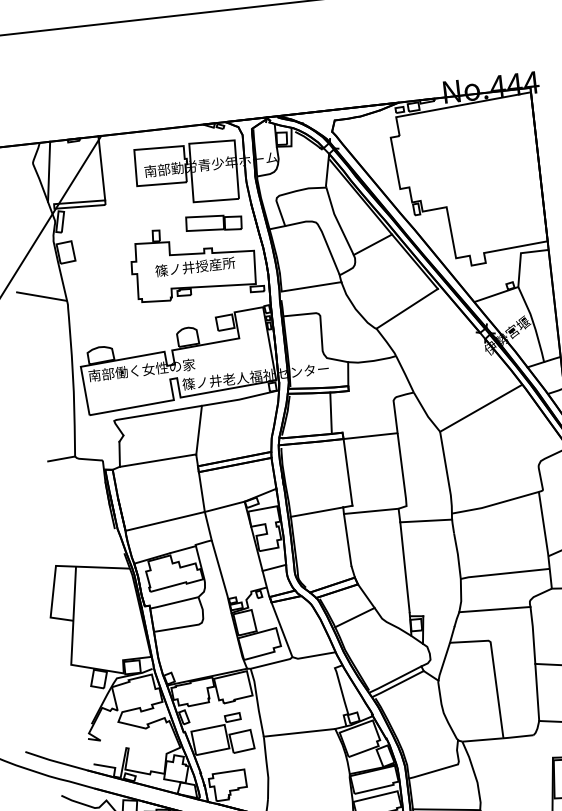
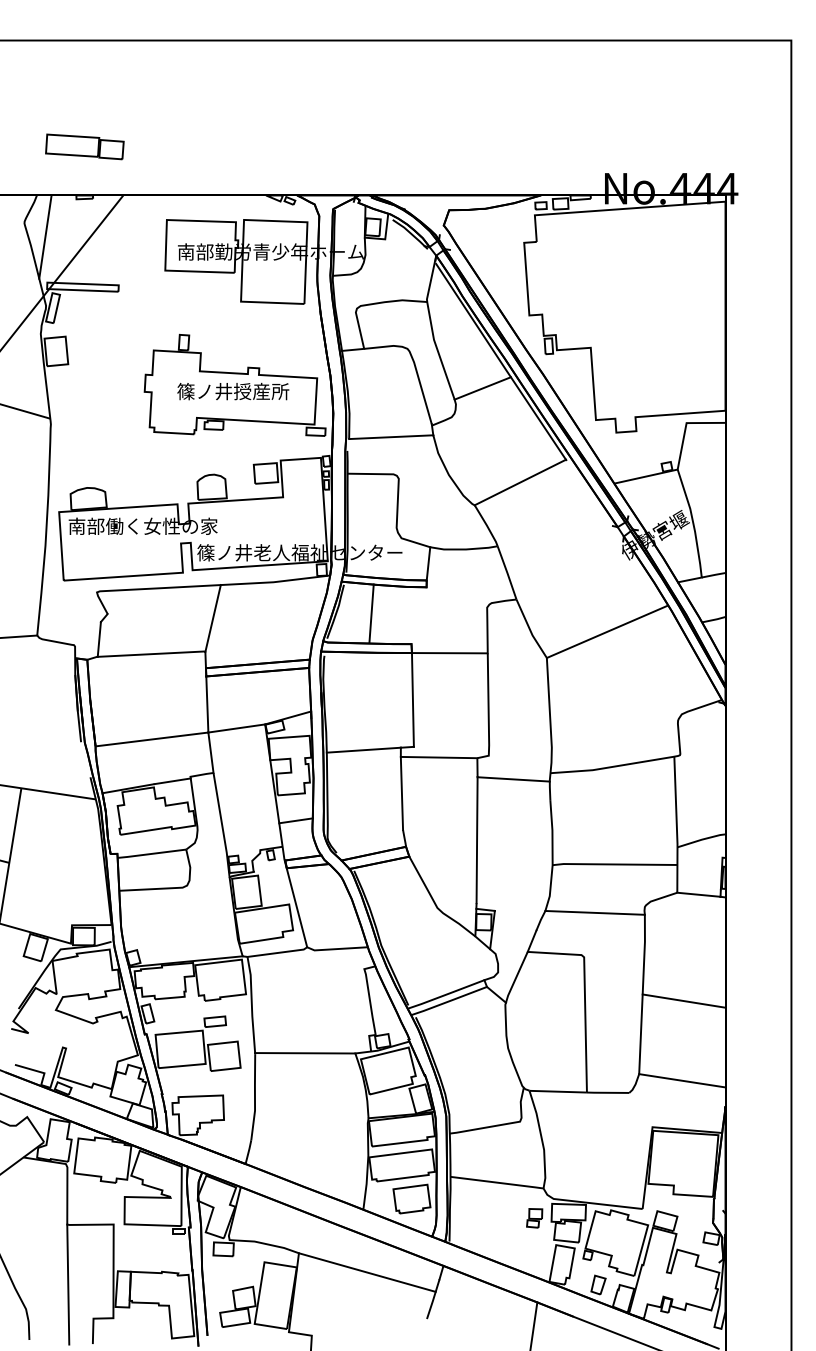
line: (101, 168) -> (118, 240), removed
part: (213, 223) -> (84, 146), moved
line: (330, 413) -> (371, 613), moved
line: (354, 617) -> (399, 901), removed

